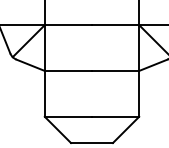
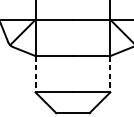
line: (44, 93) -> (35, 73), solid -> dashed
line: (139, 93) -> (110, 73), solid -> dashed

